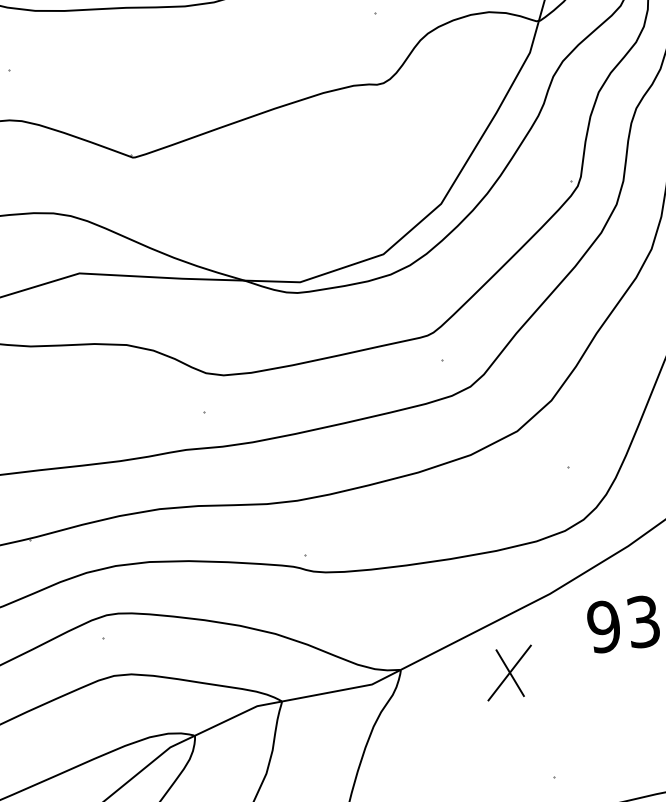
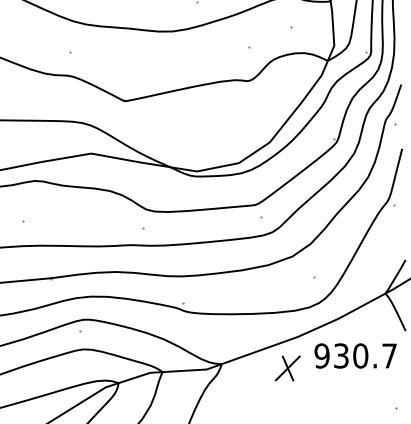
part: (509, 673) -> (287, 368), moved

